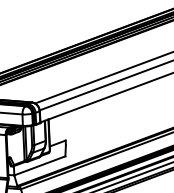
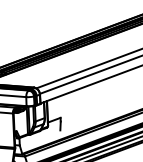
line: (39, 165) -> (39, 137), removed

